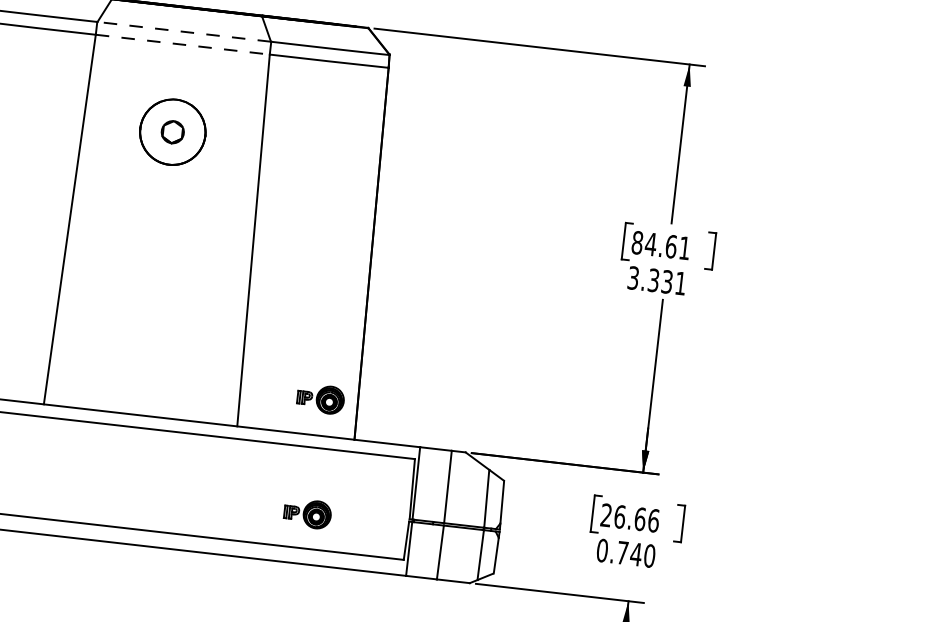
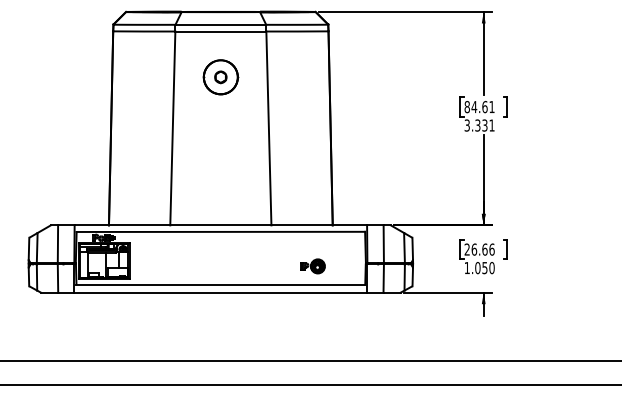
line: (183, 31) -> (220, 24), dashed -> solid
line: (184, 44) -> (221, 31), dashed -> solid
part: (319, 399) -> (312, 206), removed
text: (618, 551) -> (475, 267), 0.740 -> 1.050

